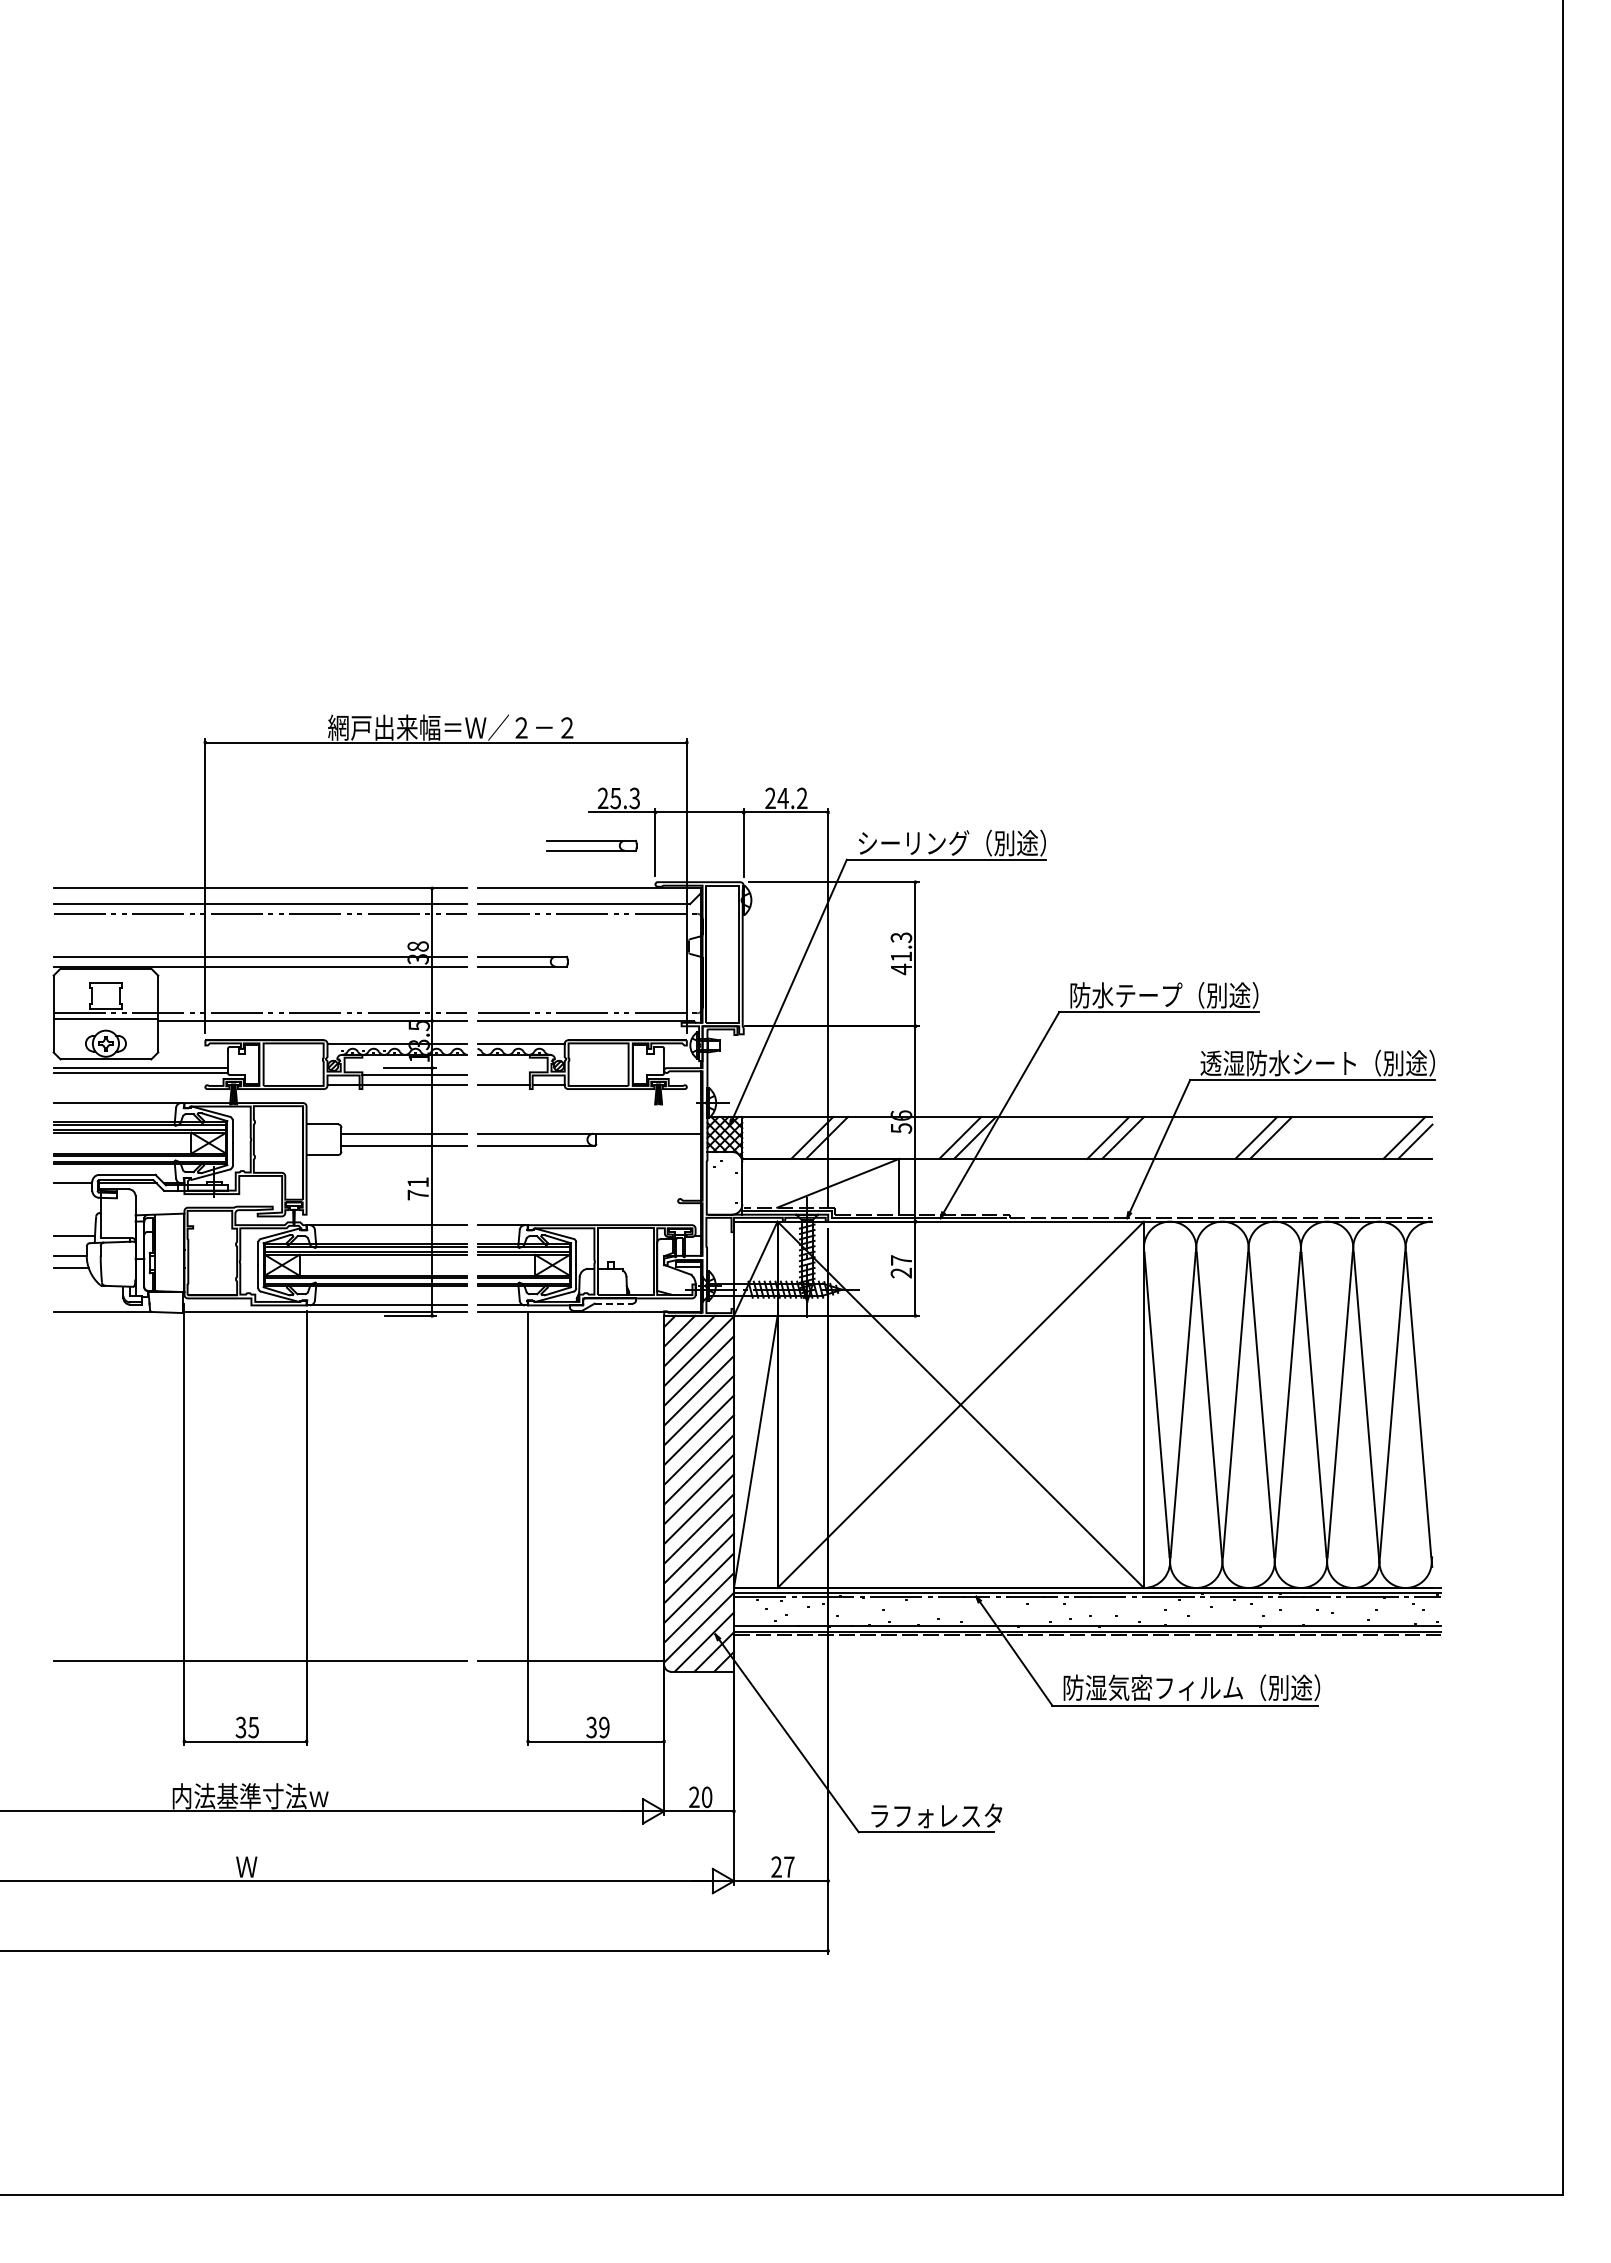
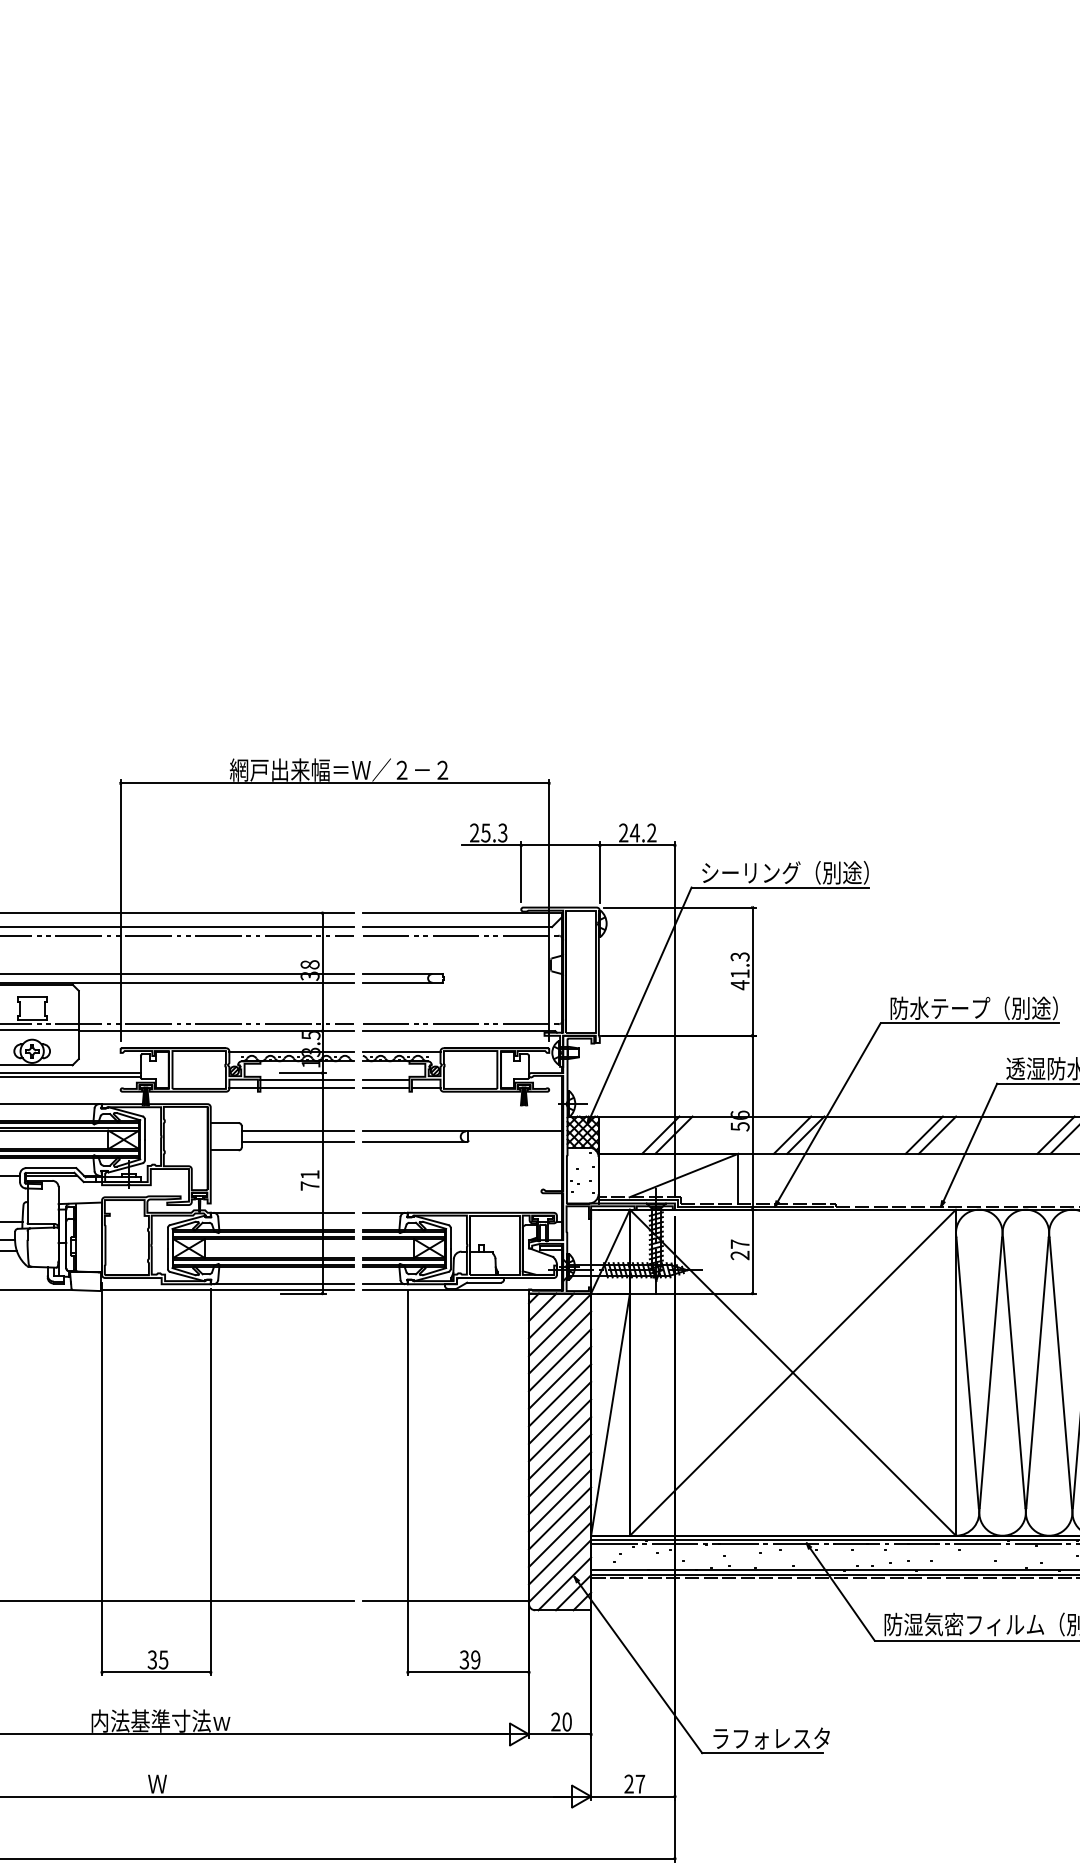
part: (591, 845) -> (464, 874), removed
line: (503, 1075) -> (386, 1079), added
line: (613, 1303) -> (483, 1282), dashed -> solid

